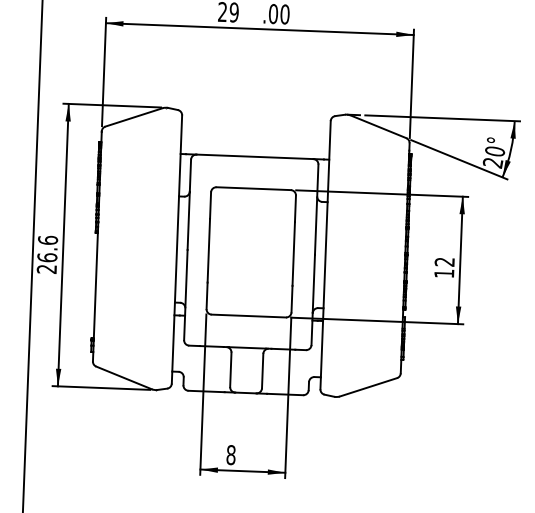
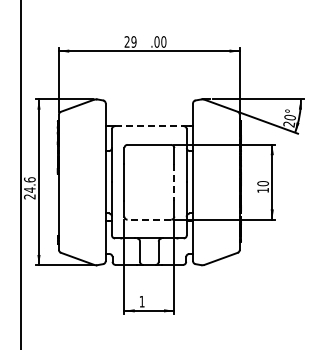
line: (255, 157) -> (149, 126), solid -> dashed
line: (294, 254) -> (174, 182), solid -> dashed
text: (46, 256) -> (29, 189), 26.6 -> 24.6
text: (443, 261) -> (262, 183), 12 -> 10
line: (249, 315) -> (149, 219), solid -> dashed
text: (230, 454) -> (141, 301), 8 -> 1

